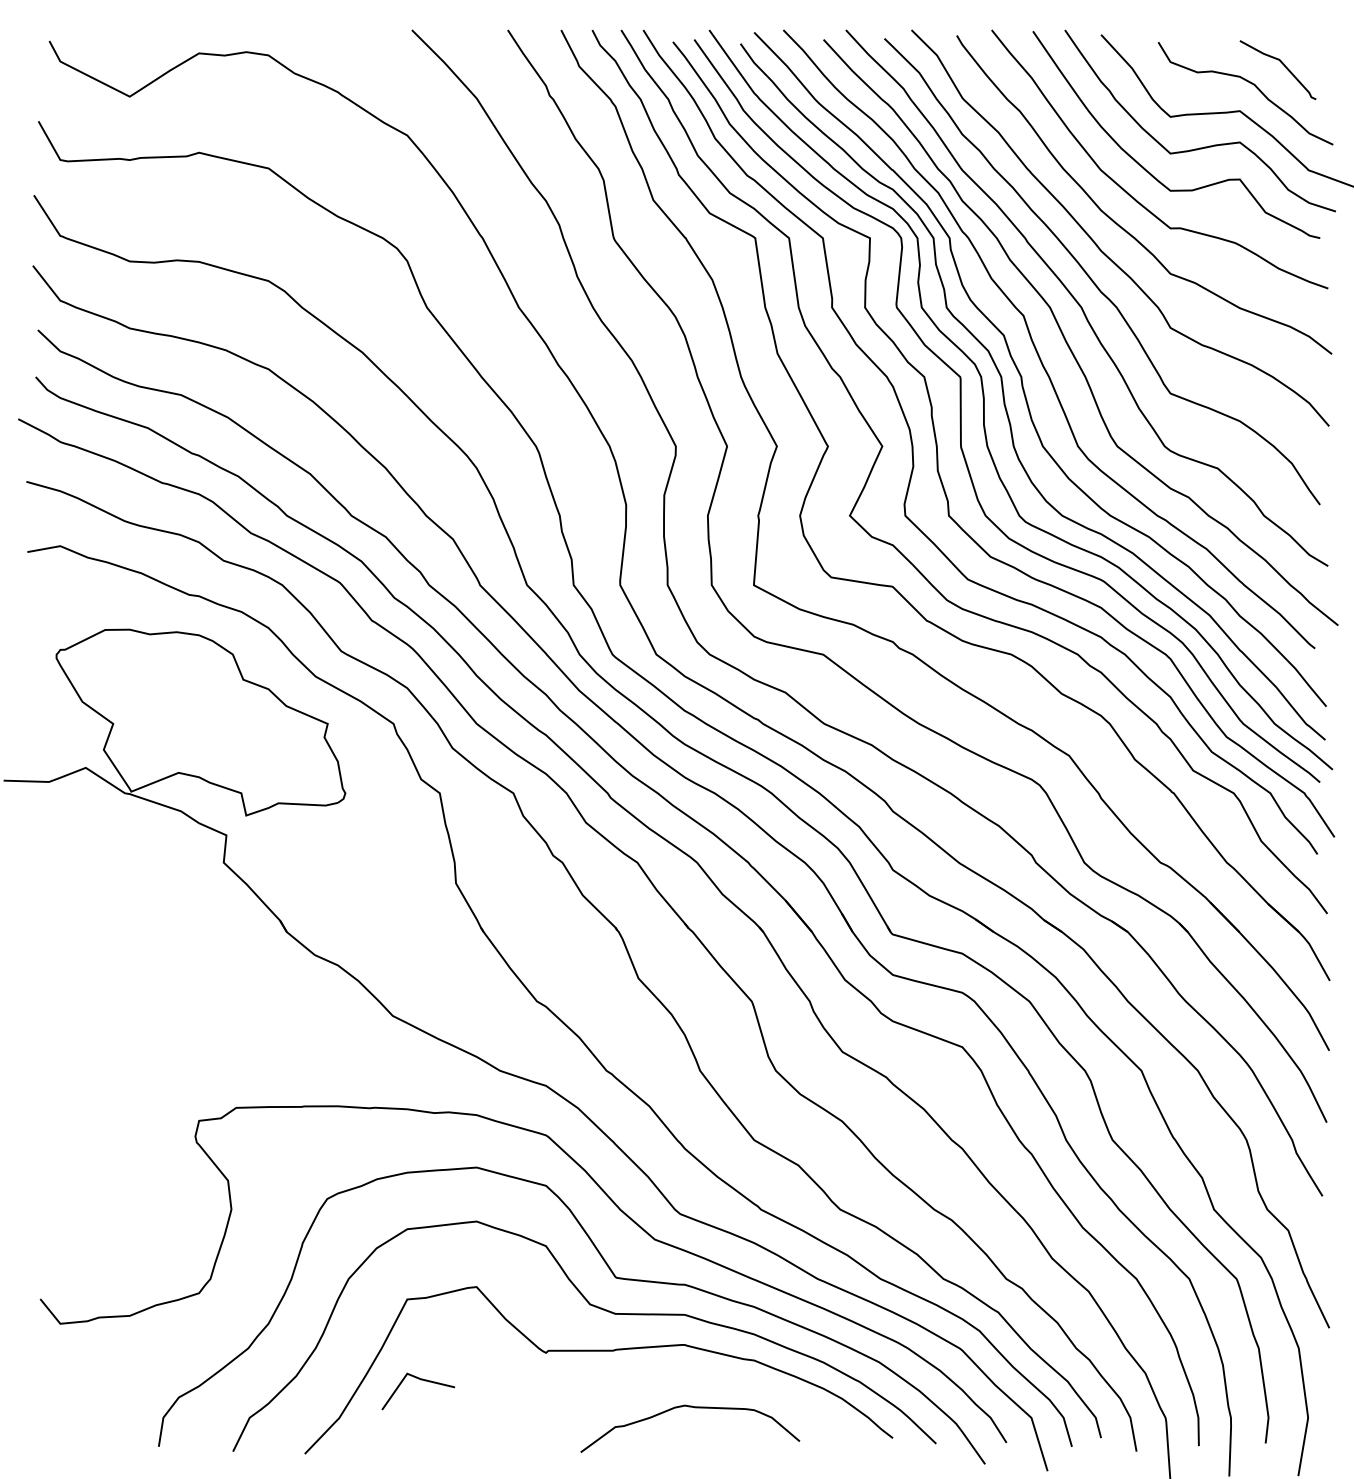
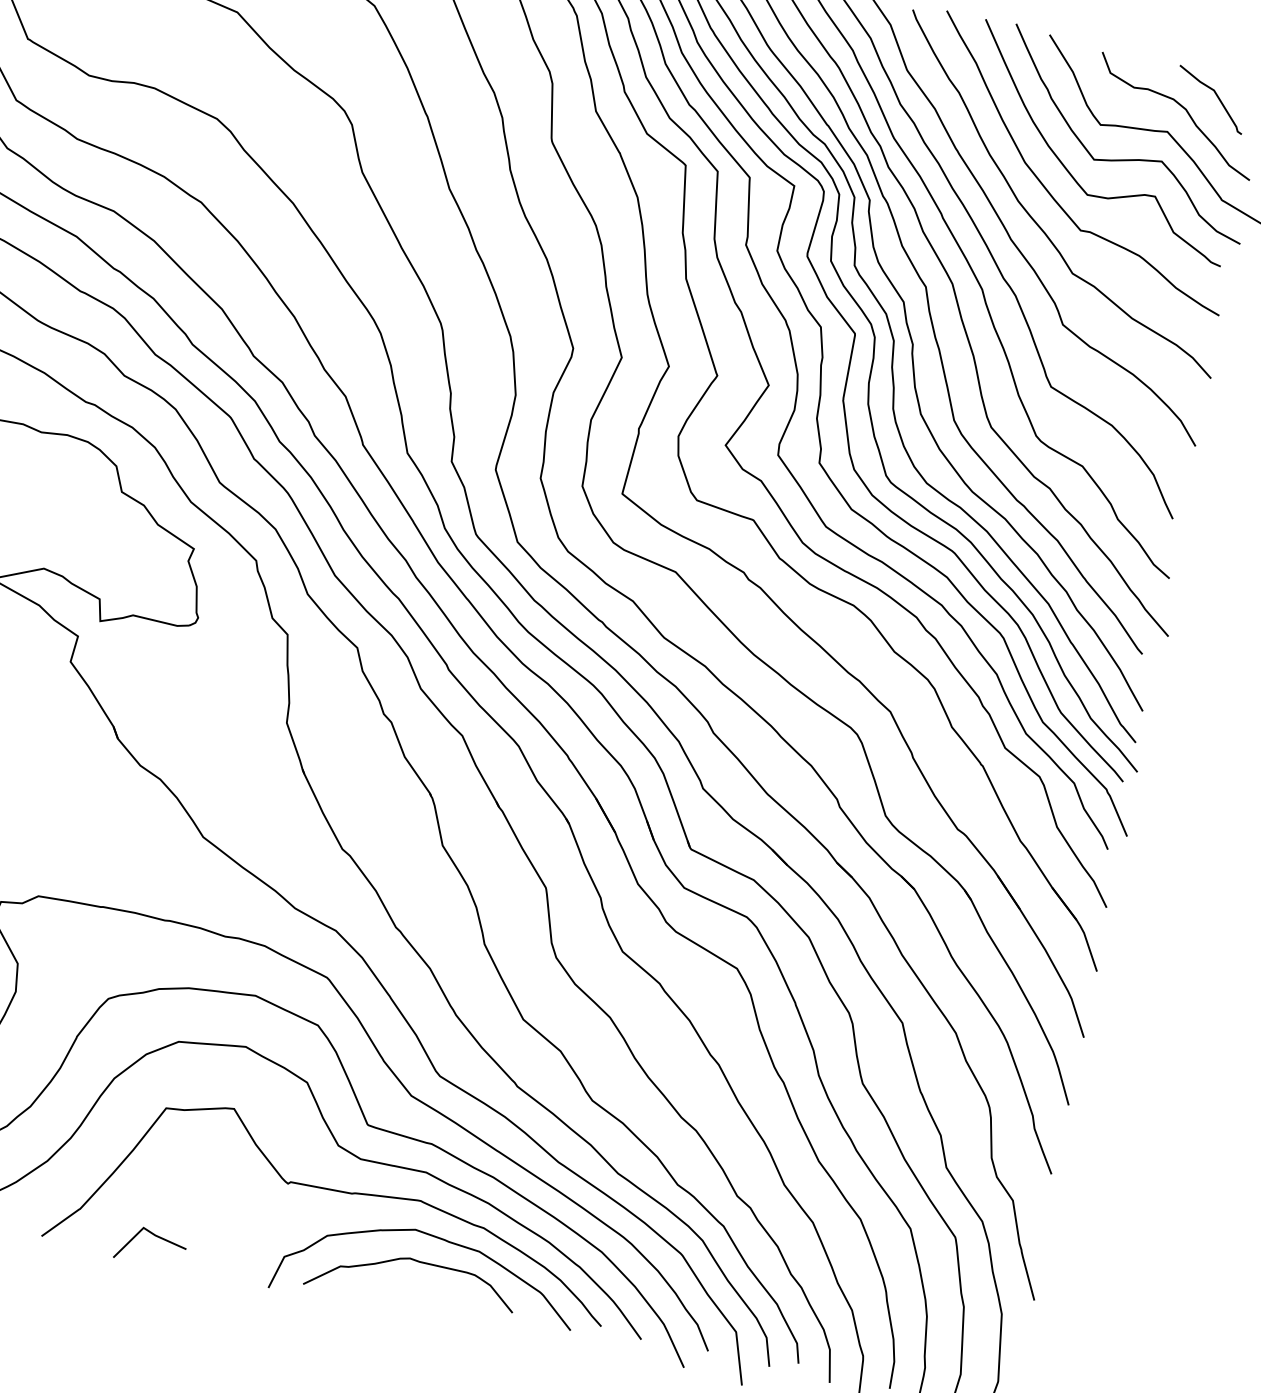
line: (420, 1380) -> (154, 1236), moved
curve: (710, 1380) -> (438, 1239), added

